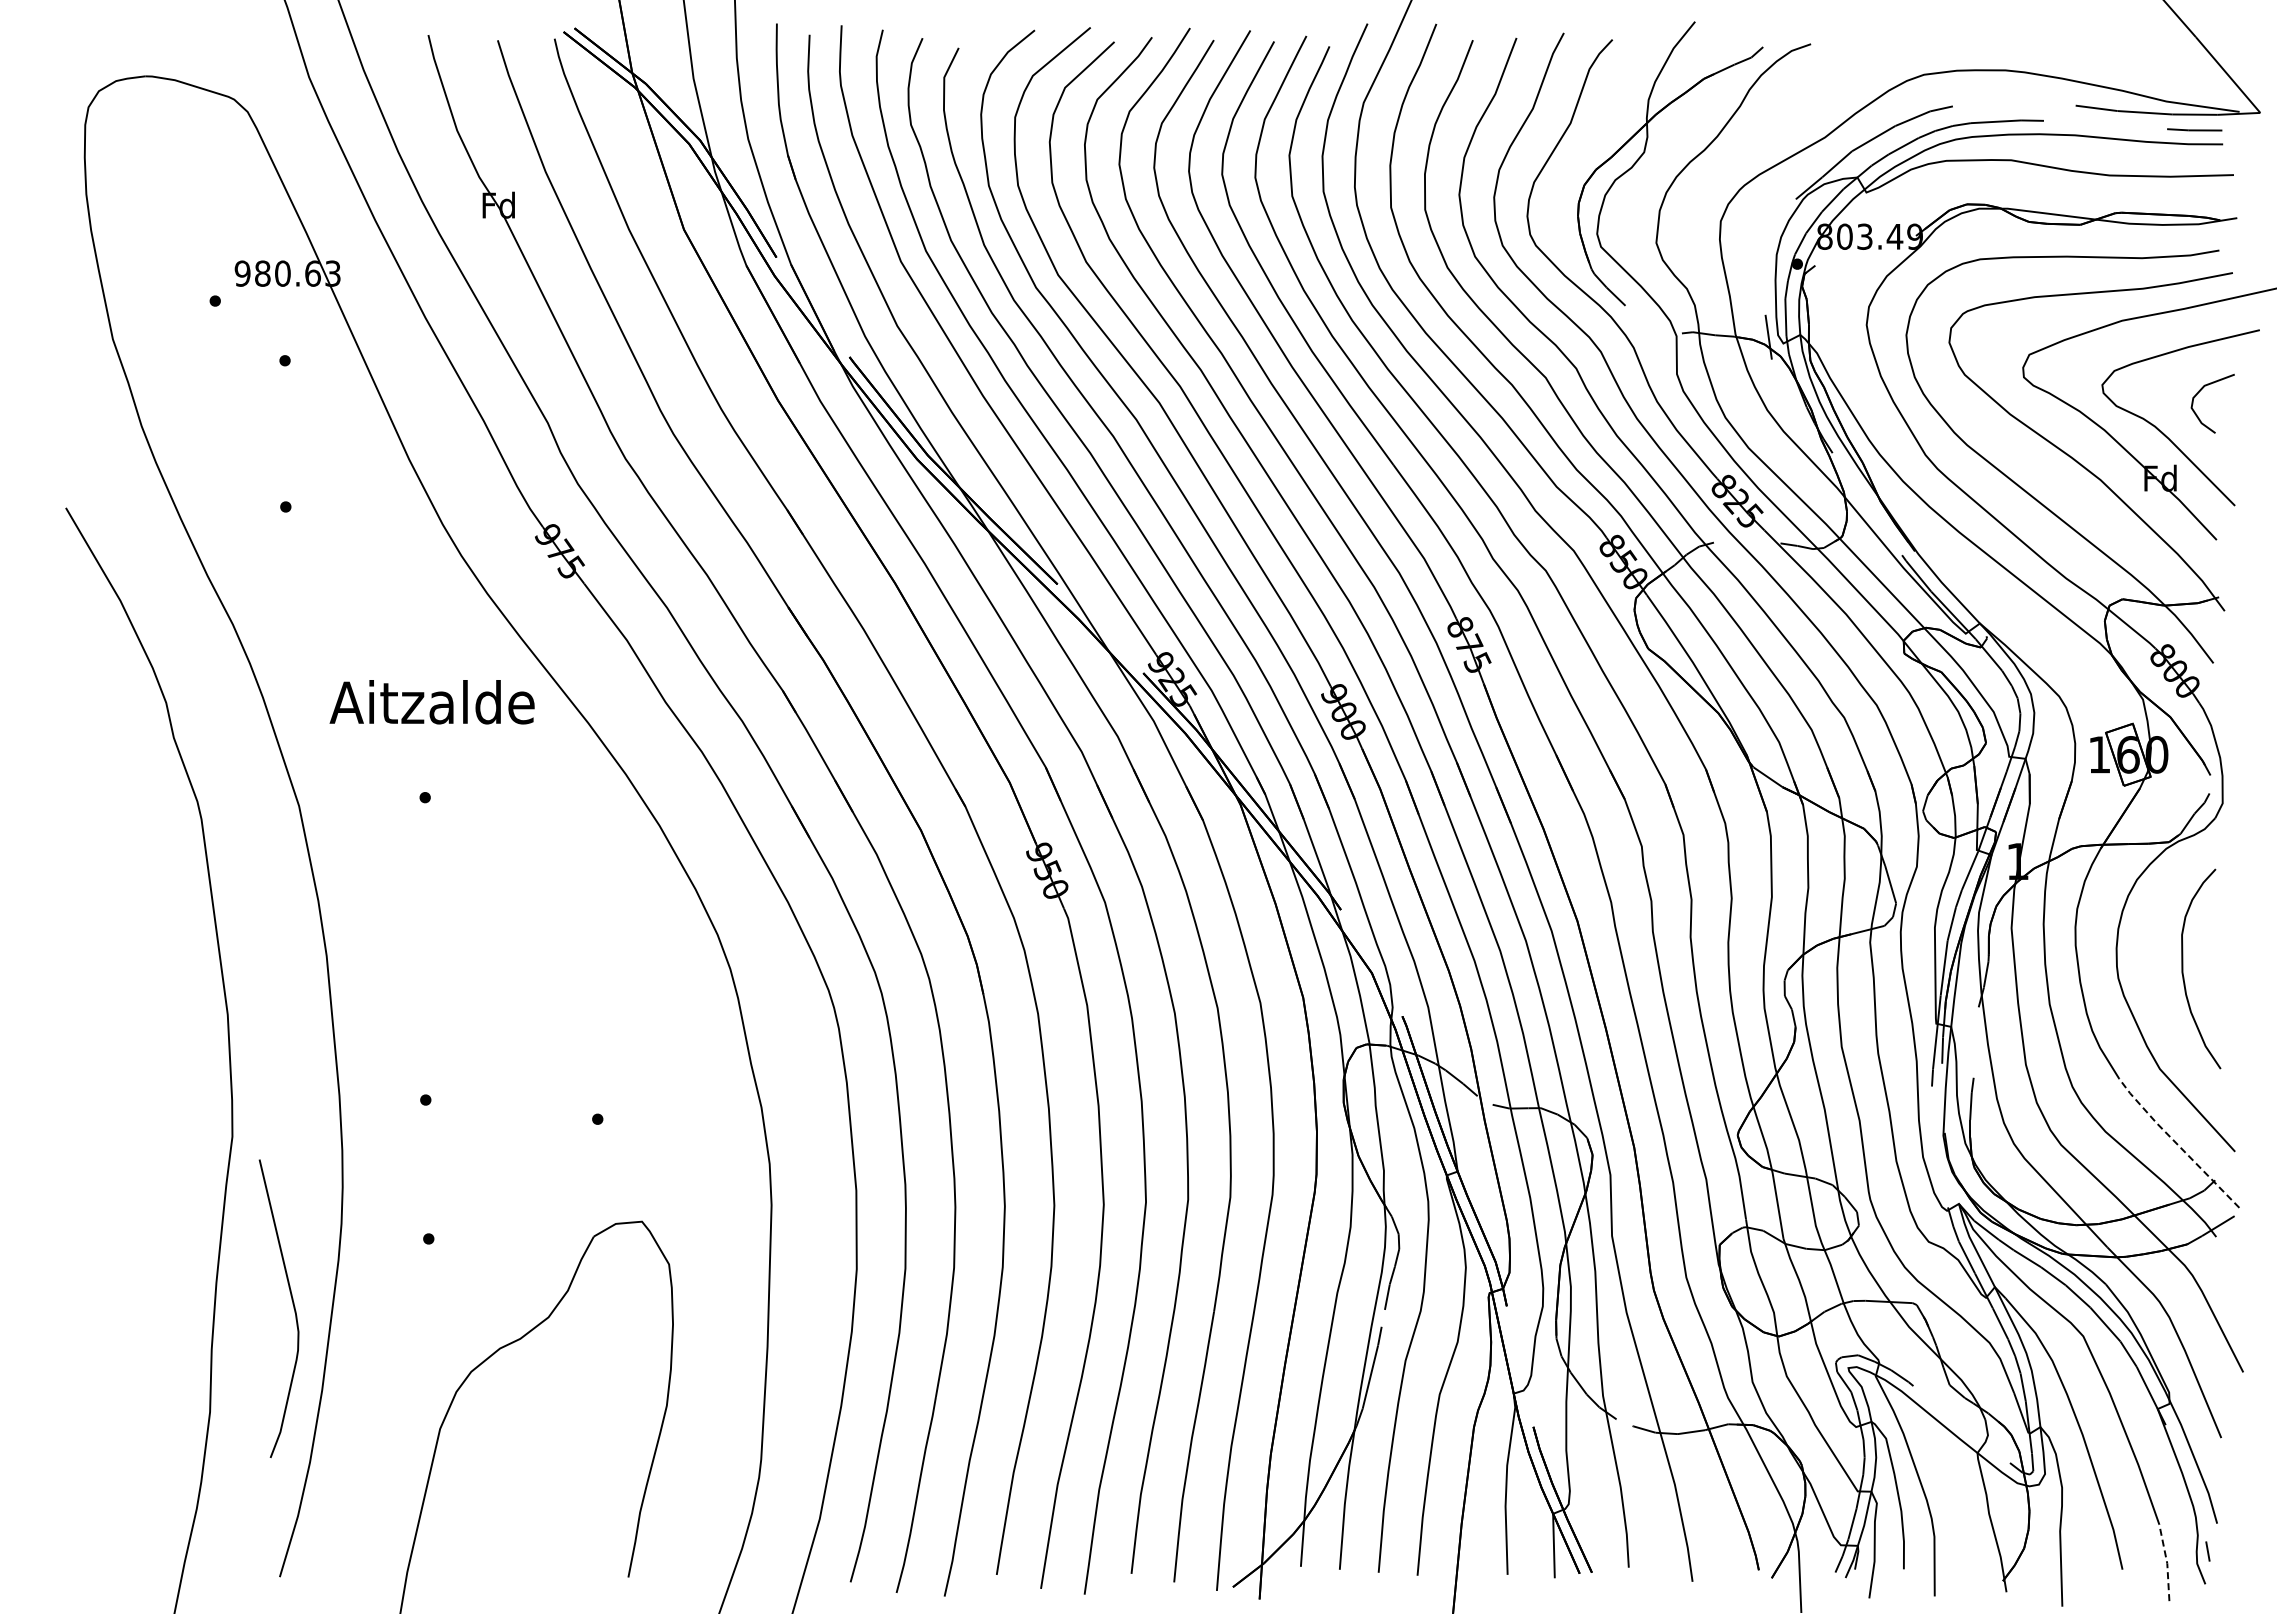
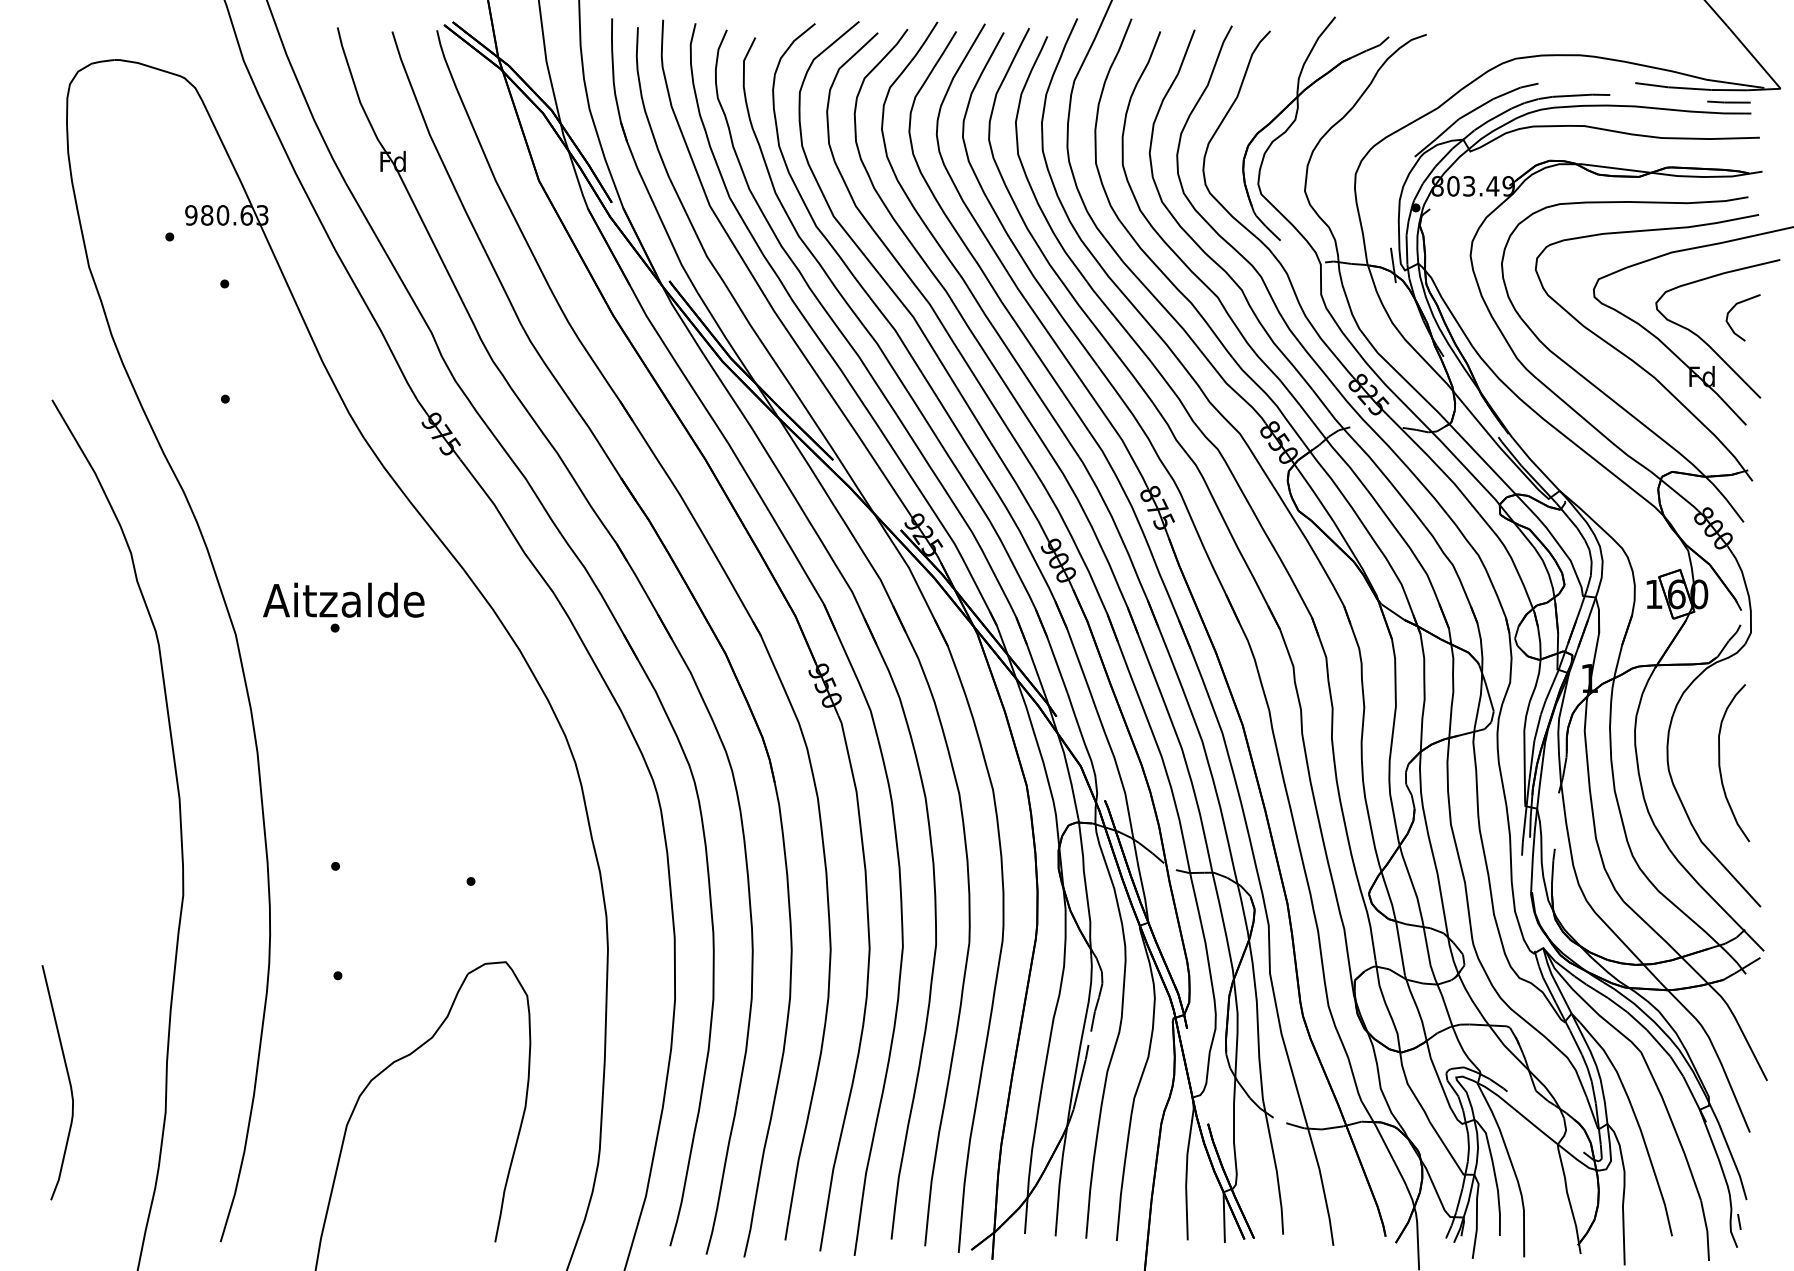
text: (431, 702) -> (343, 600), moved
line: (2176, 1143) -> (1714, 900), dashed -> solid
curve: (292, 1304) -> (68, 1079), moved
line: (2167, 1562) -> (1707, 1230), dashed -> solid

